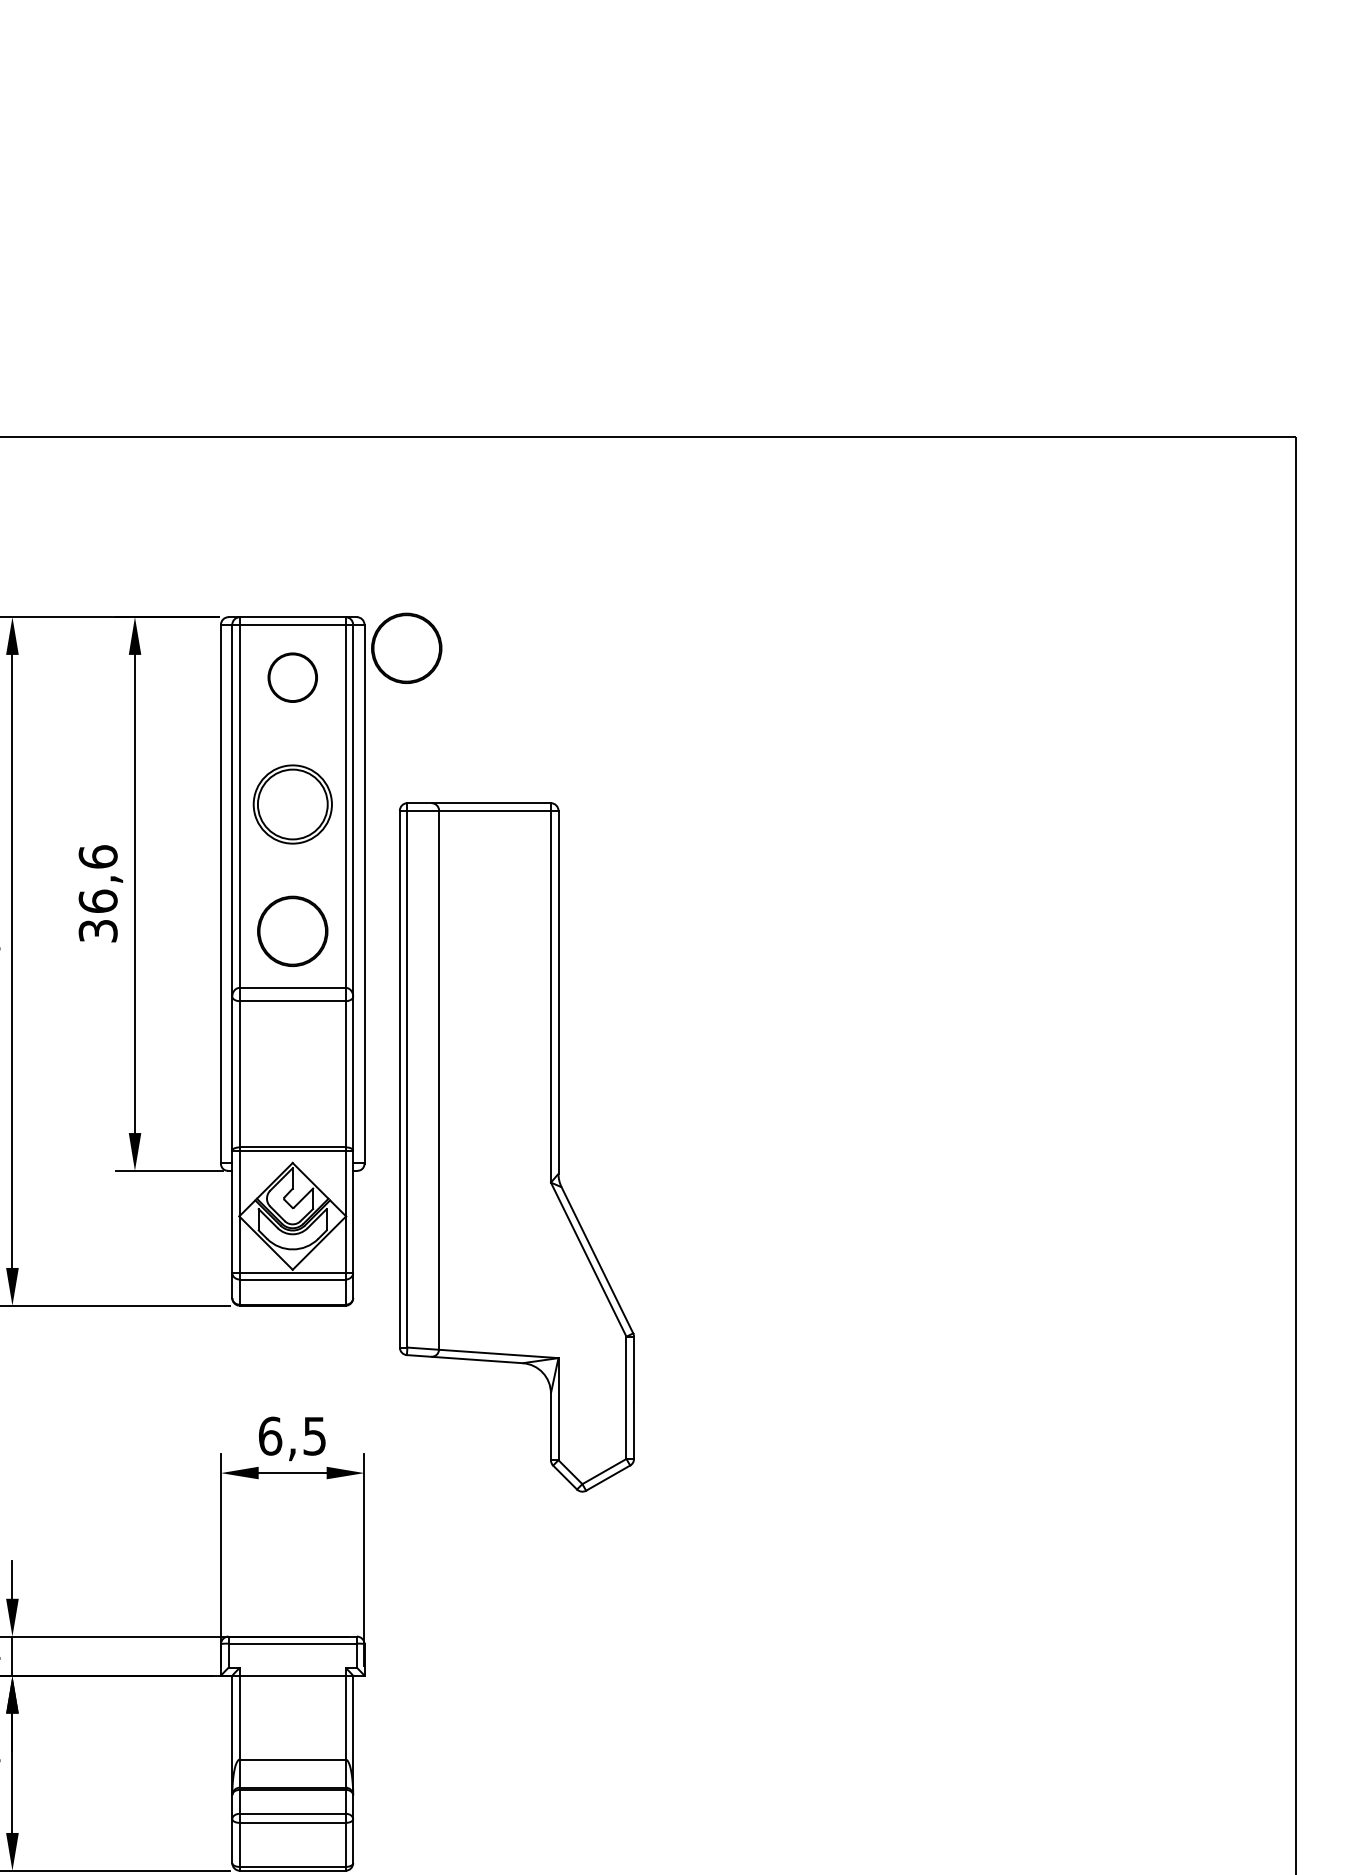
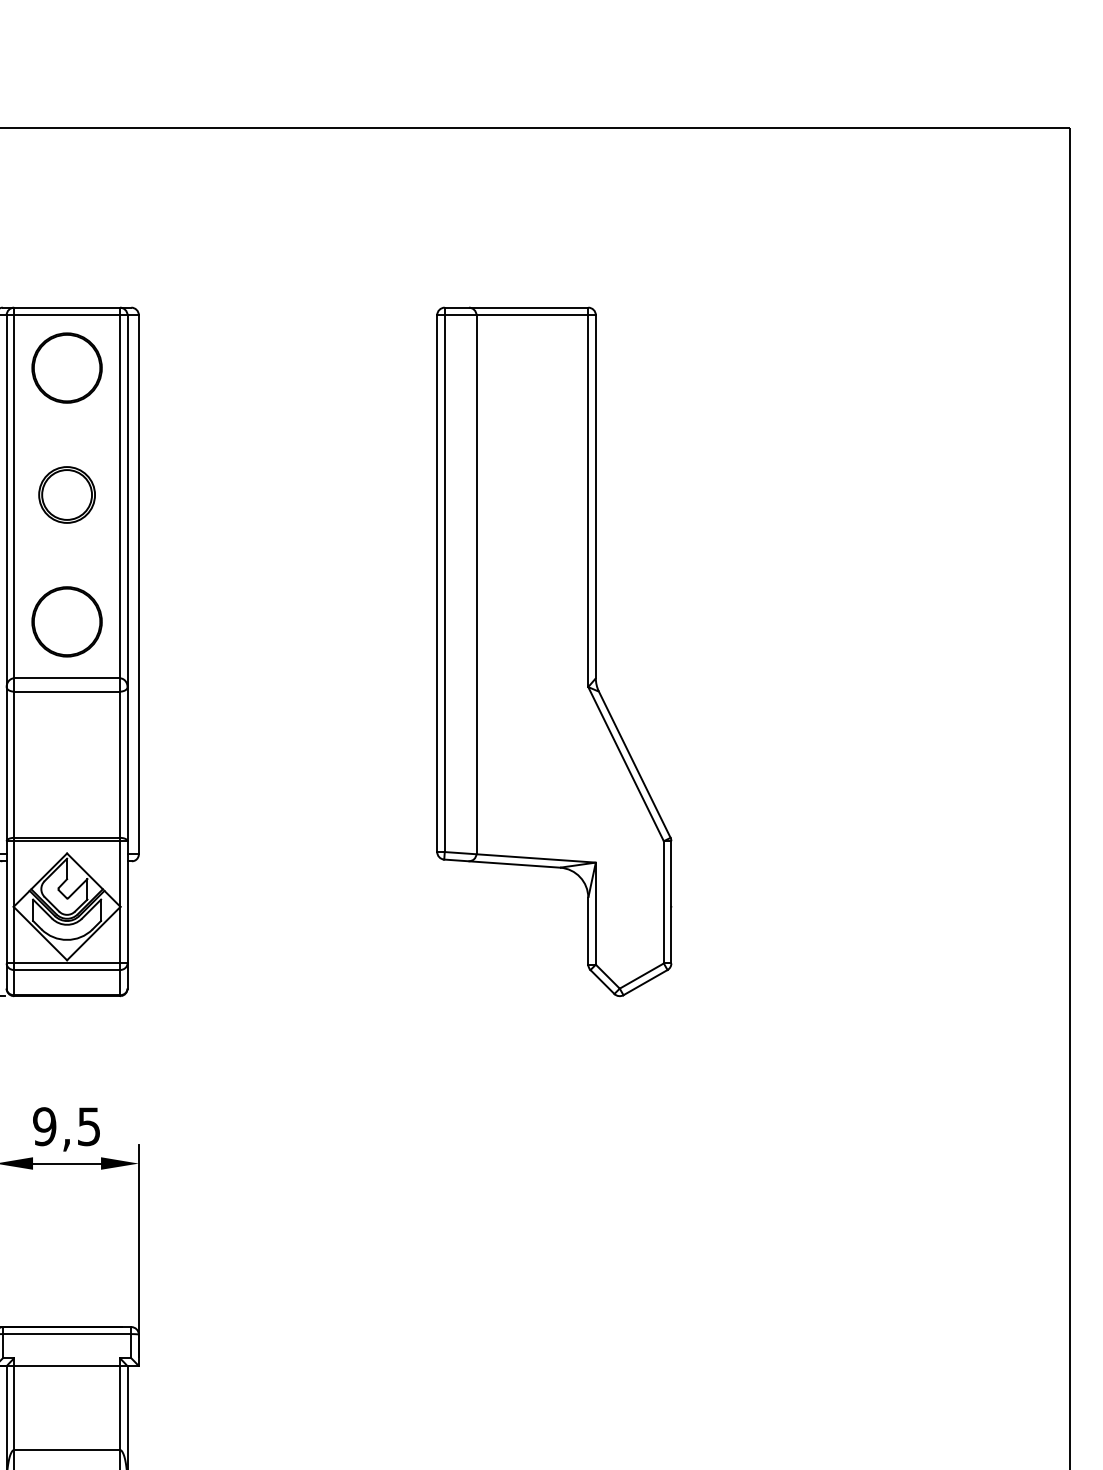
part: (406, 647) -> (180, 337), removed
part: (292, 677) -> (66, 367), size x1.43
part: (292, 804) -> (66, 494), size x0.71
part: (516, 1147) -> (553, 651), moved
text: (270, 1435) -> (44, 1125), 6,5 -> 9,5

